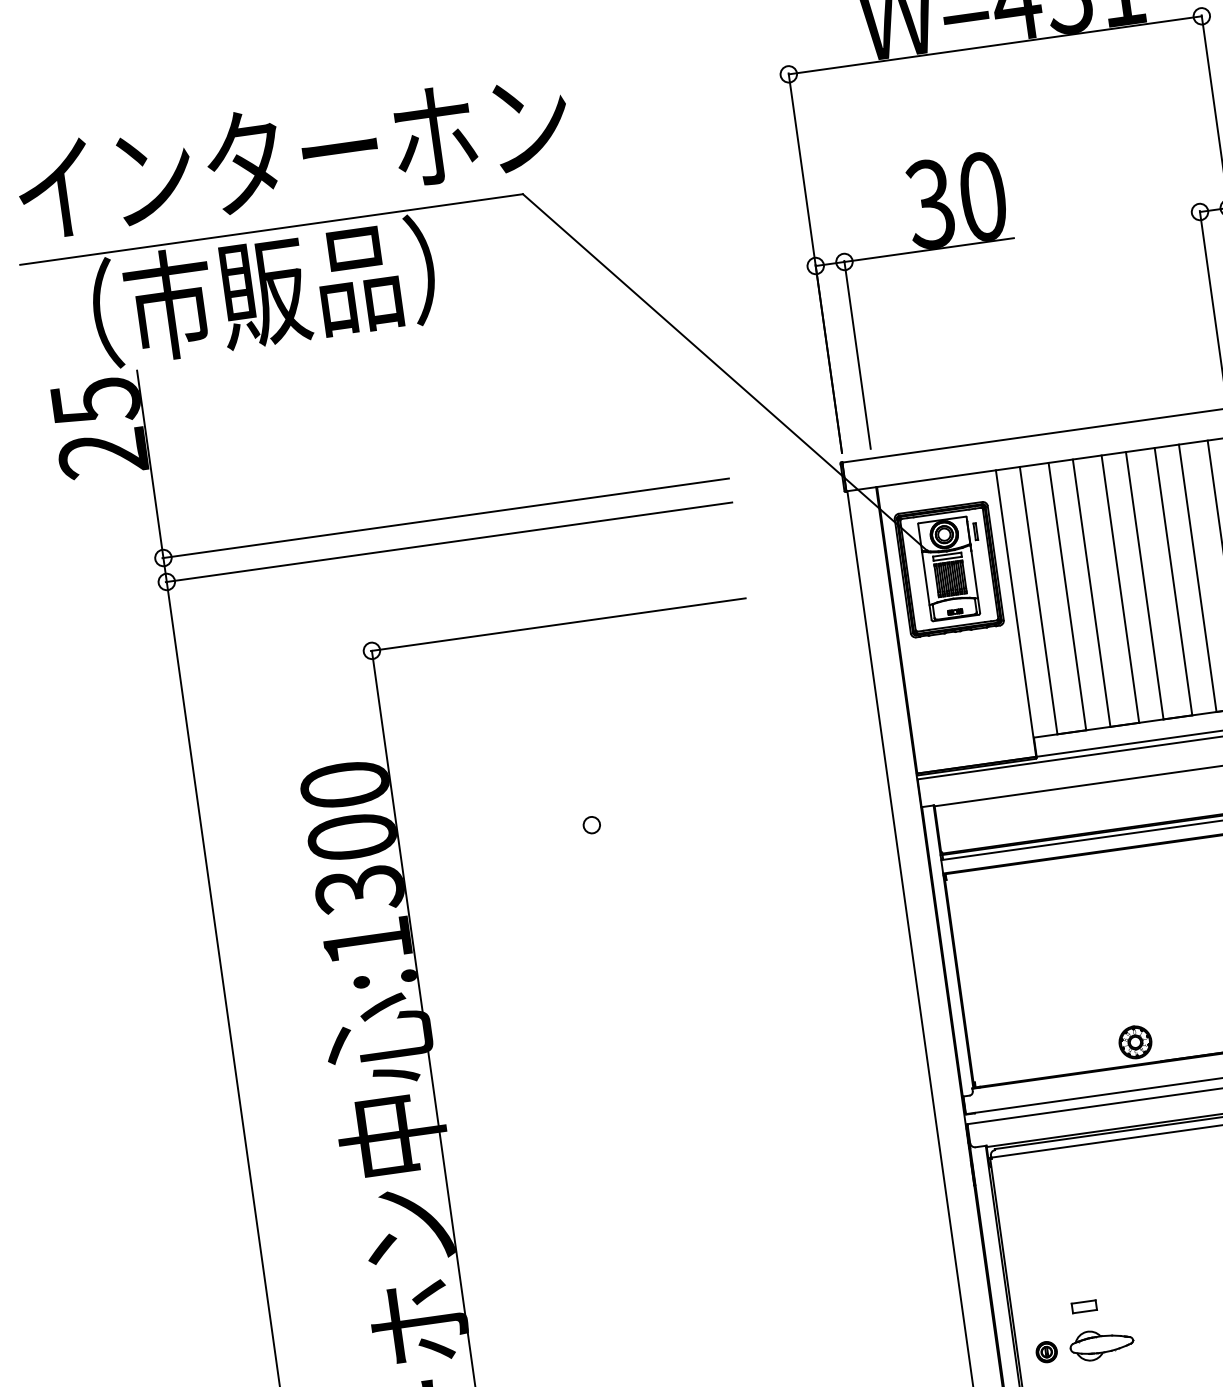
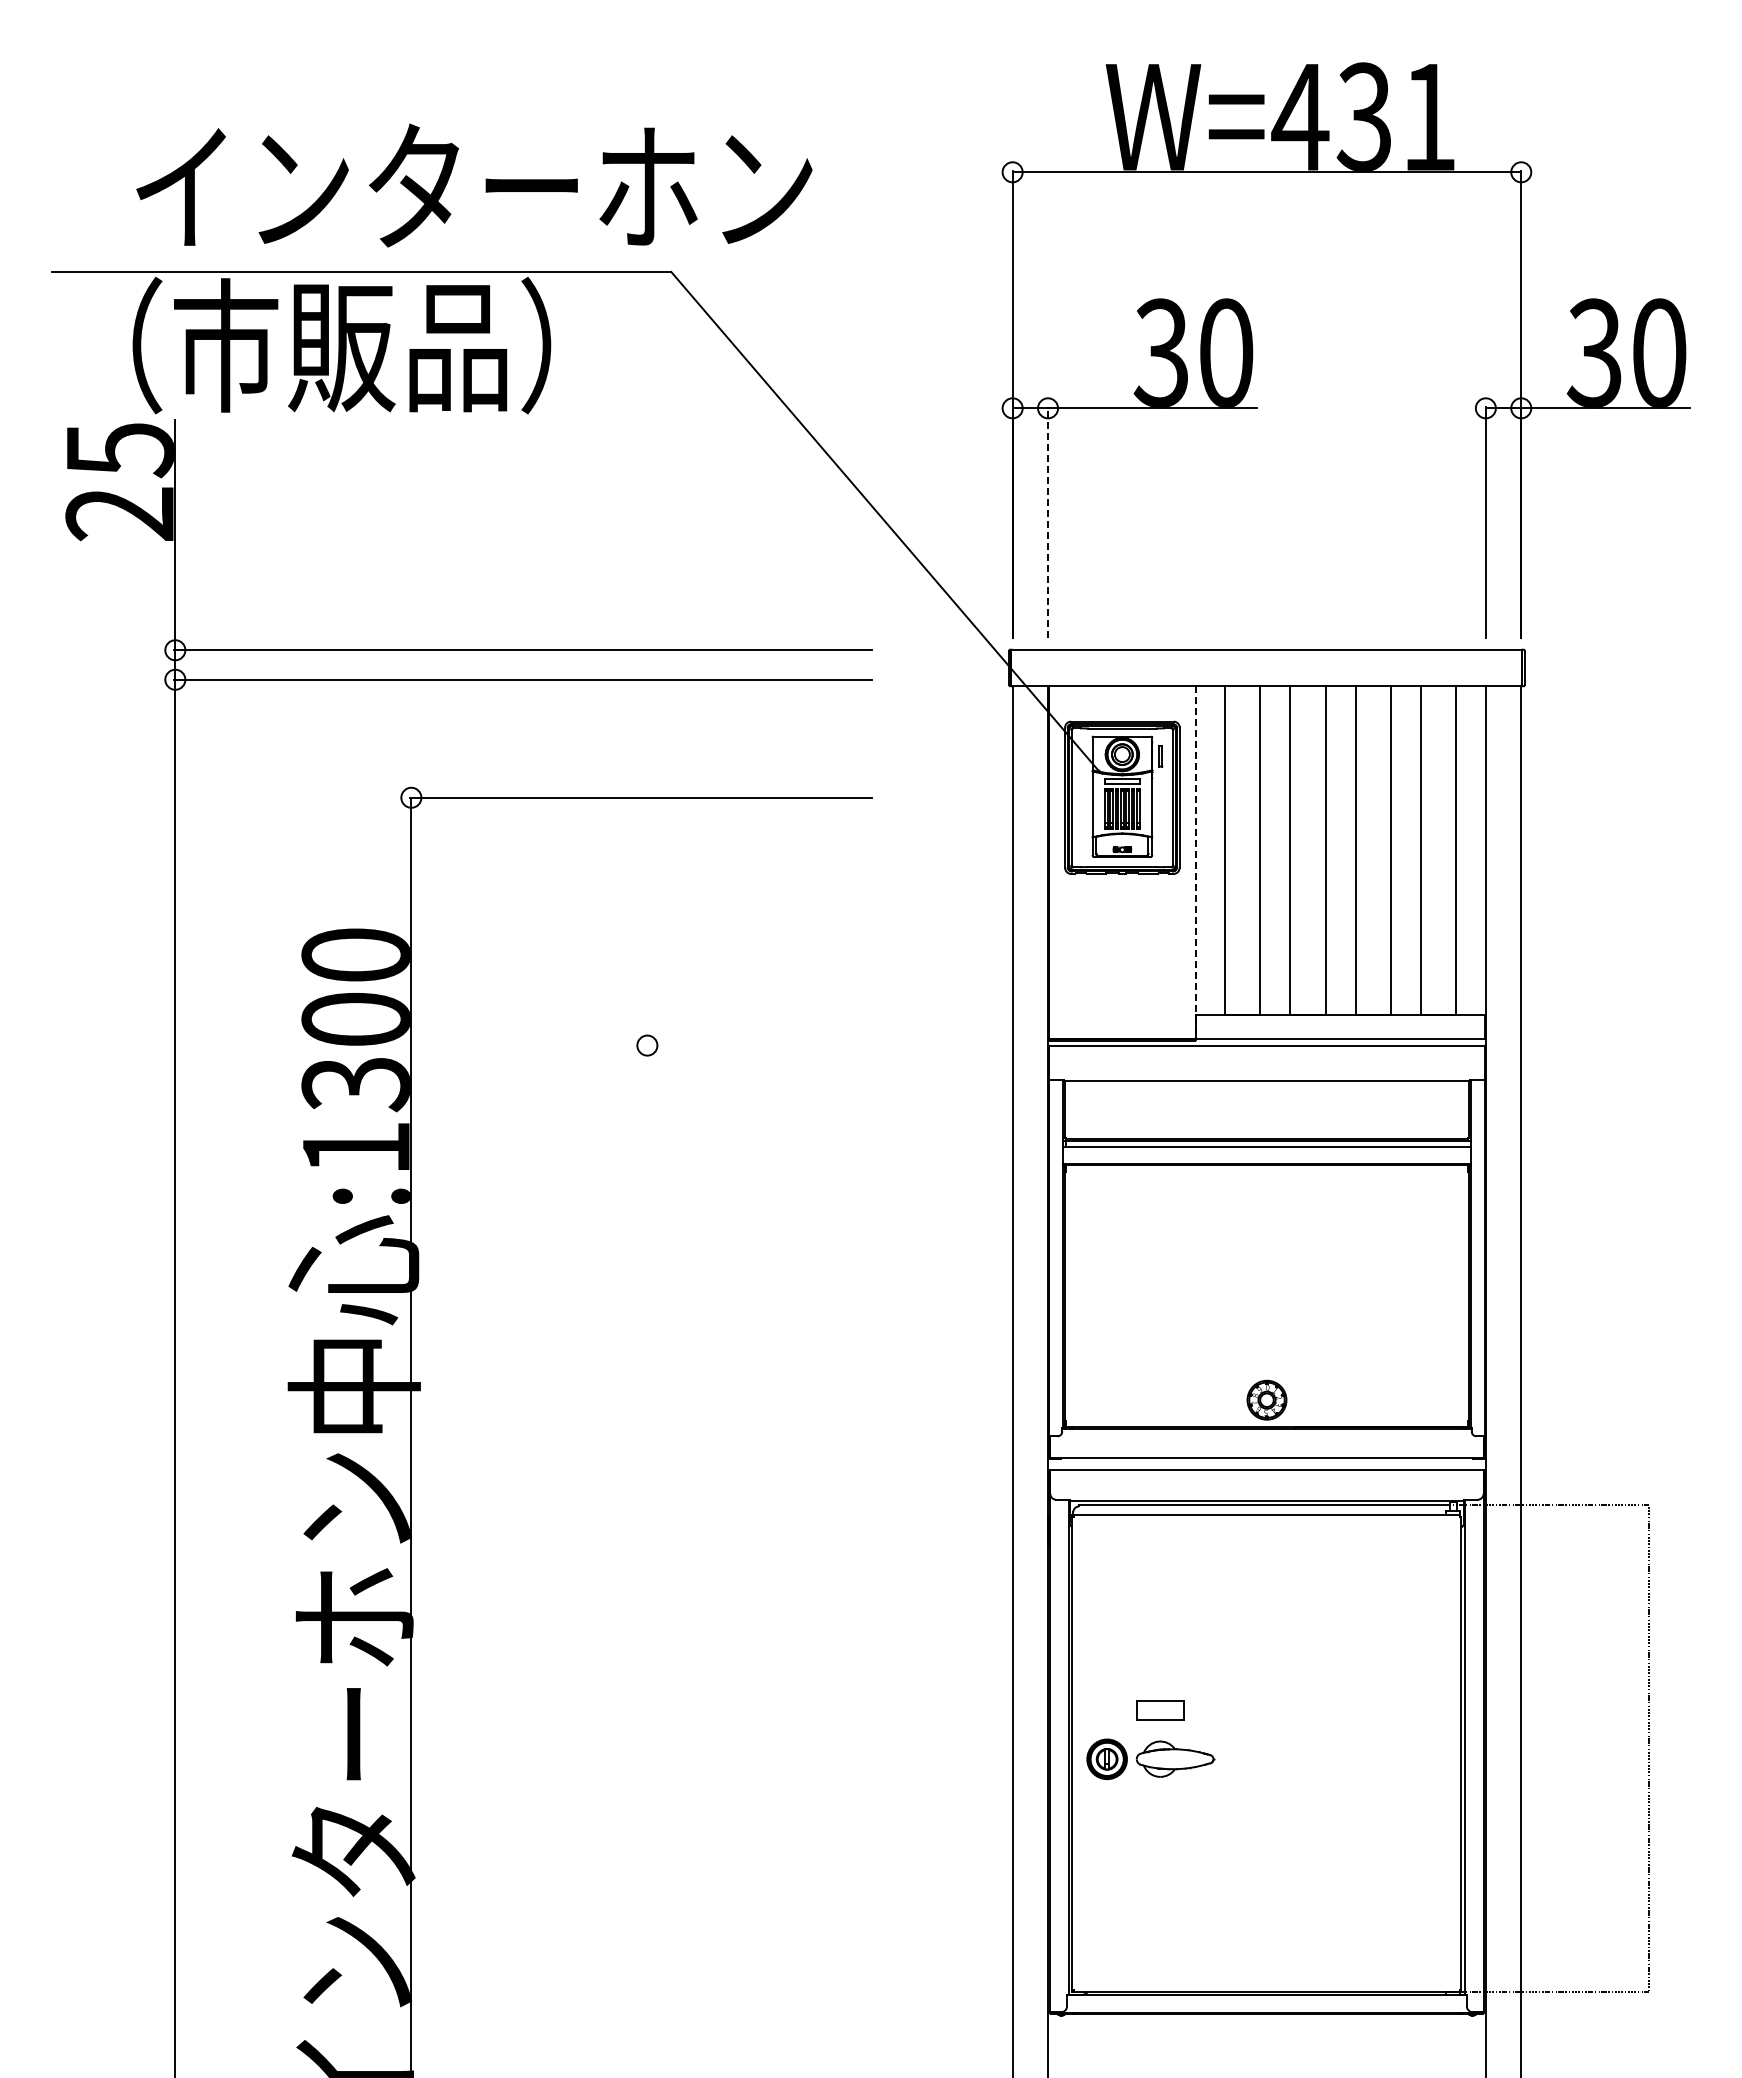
text: (293, 154) -> (474, 185), moved
line: (857, 354) -> (1048, 522), solid -> dashed
line: (1016, 613) -> (1195, 862), solid -> dashed
part: (1084, 1306) -> (1160, 1710), size x1.6
part: (1046, 1351) -> (1107, 1758), size x1.6

